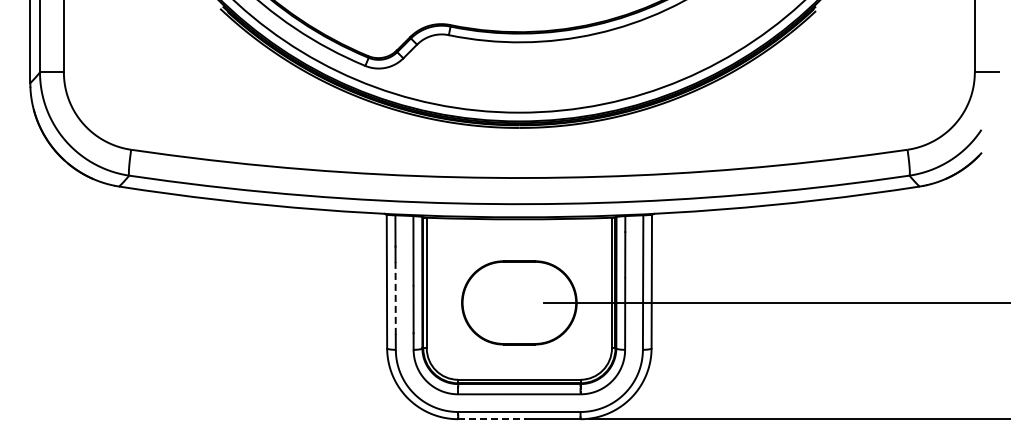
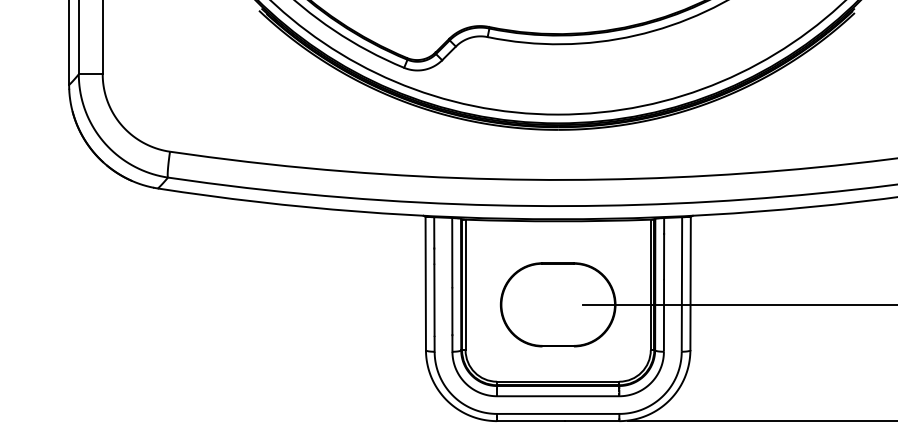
line: (395, 297) -> (434, 299), dashed -> solid
line: (492, 419) -> (531, 421), dashed -> solid

